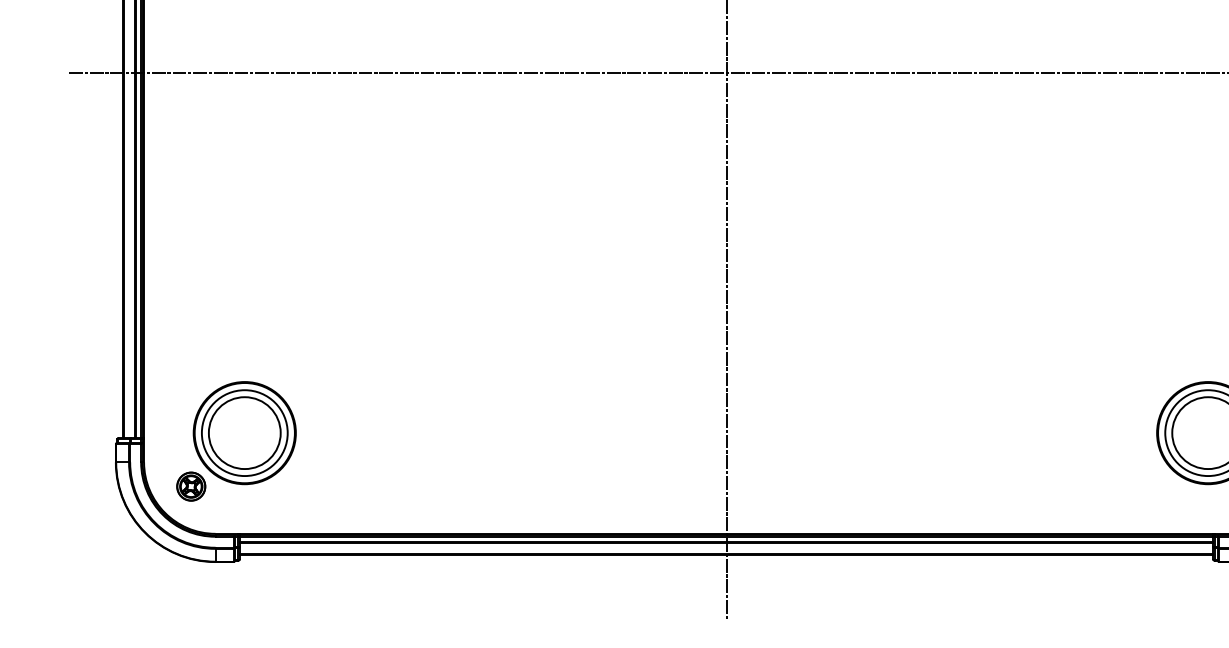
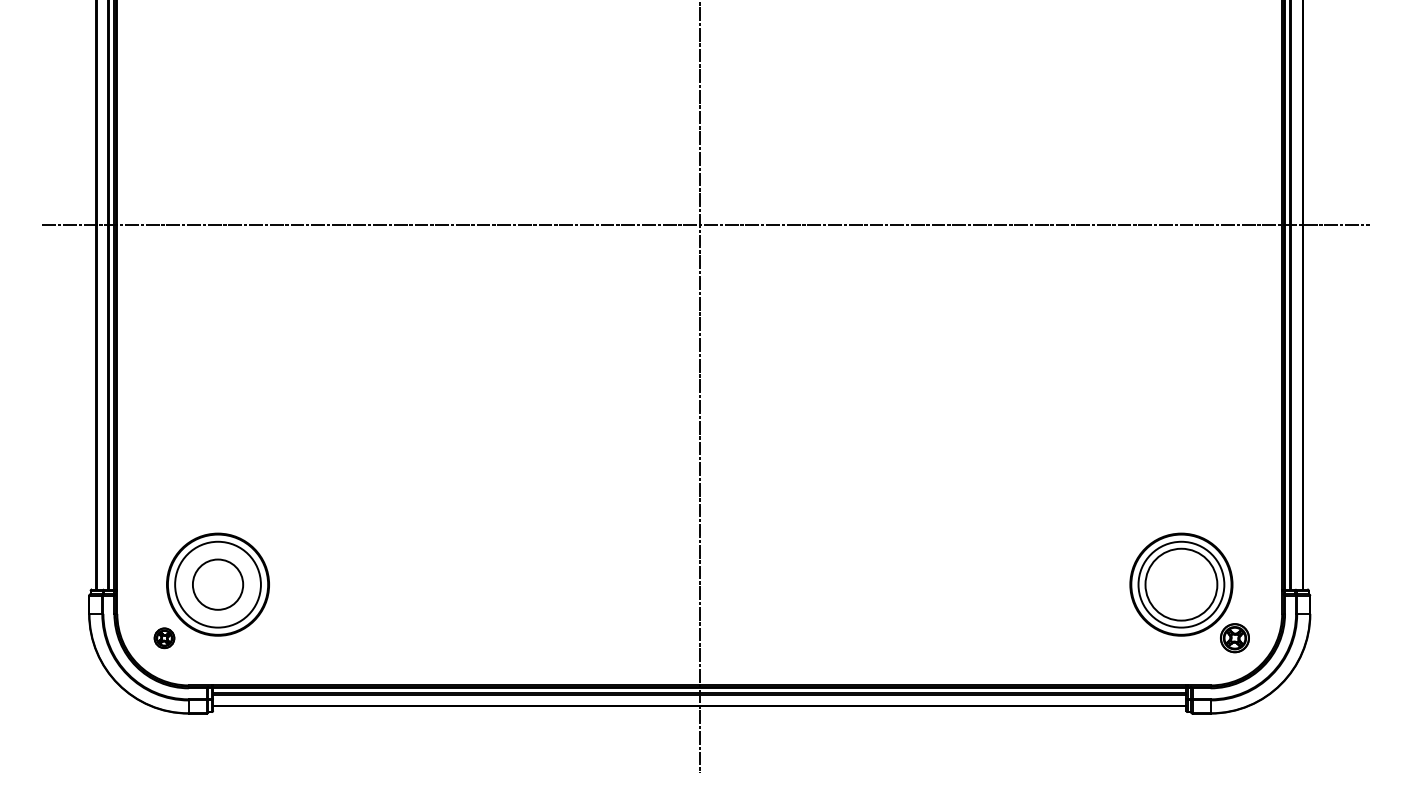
circle: (244, 432) -> (217, 584), size x0.7
part: (191, 486) -> (164, 638), size x0.7

